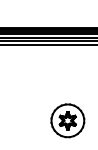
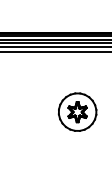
part: (67, 120) -> (77, 111), moved

